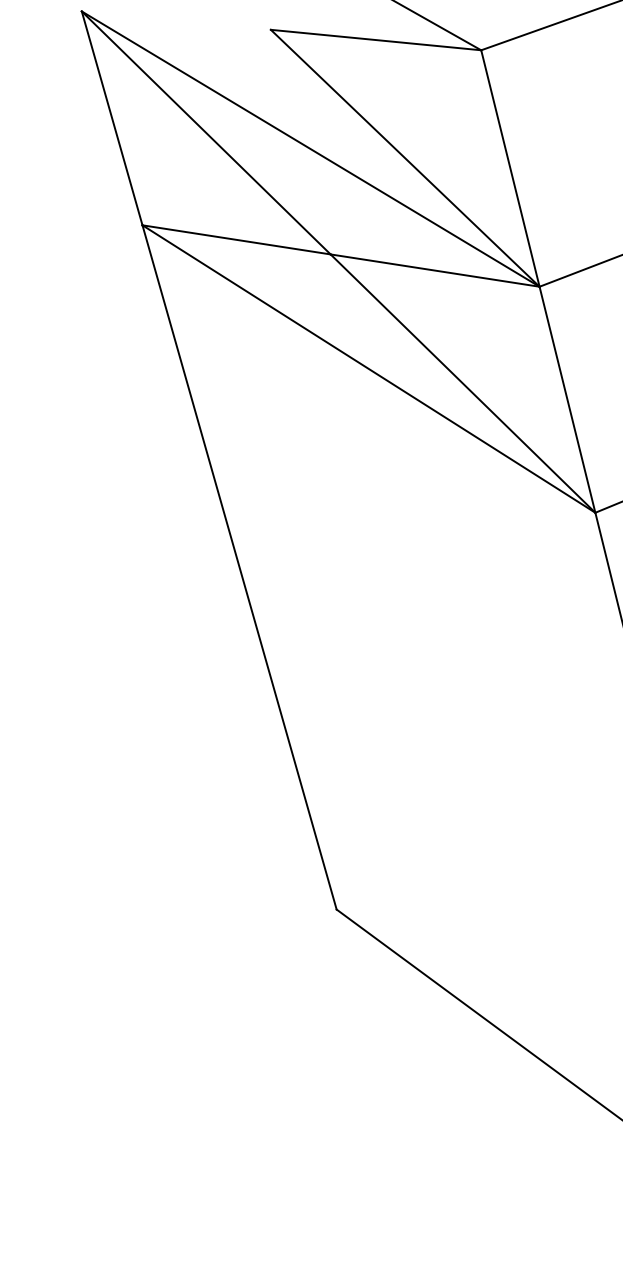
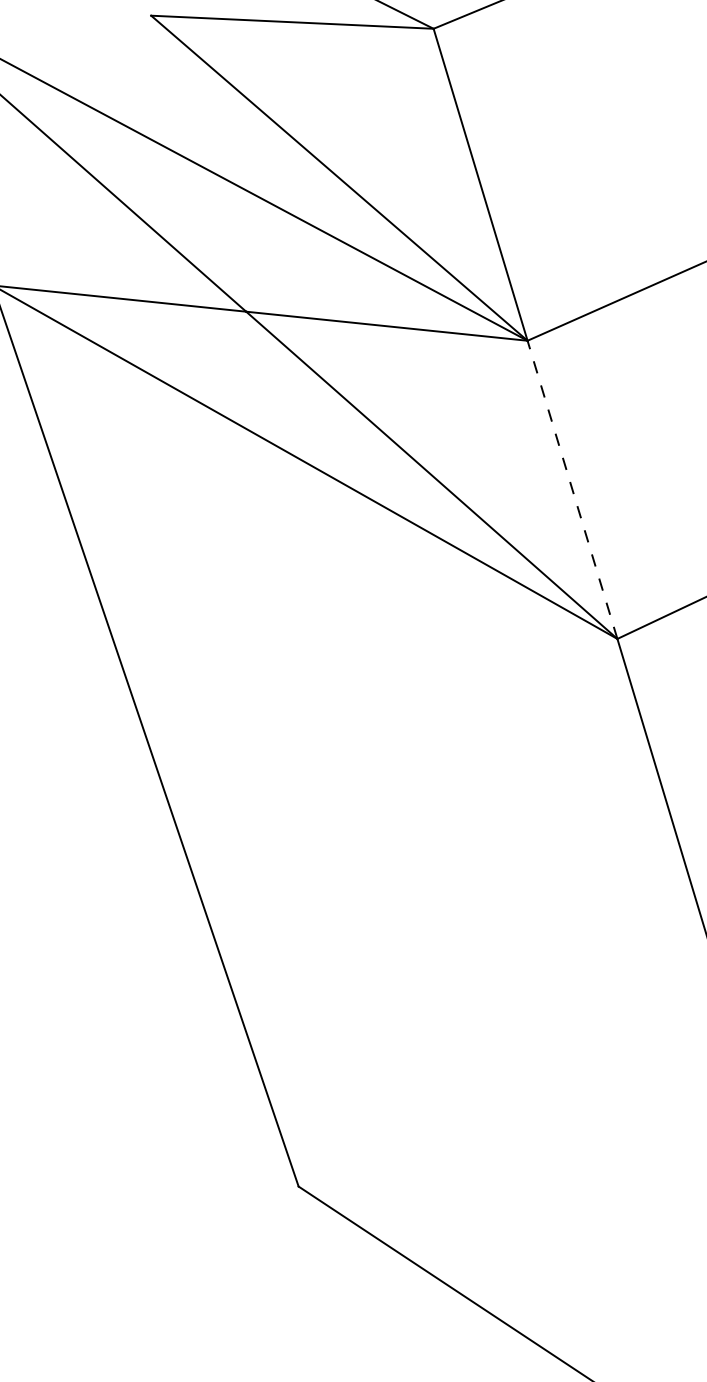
line: (567, 399) -> (572, 489), solid -> dashed

